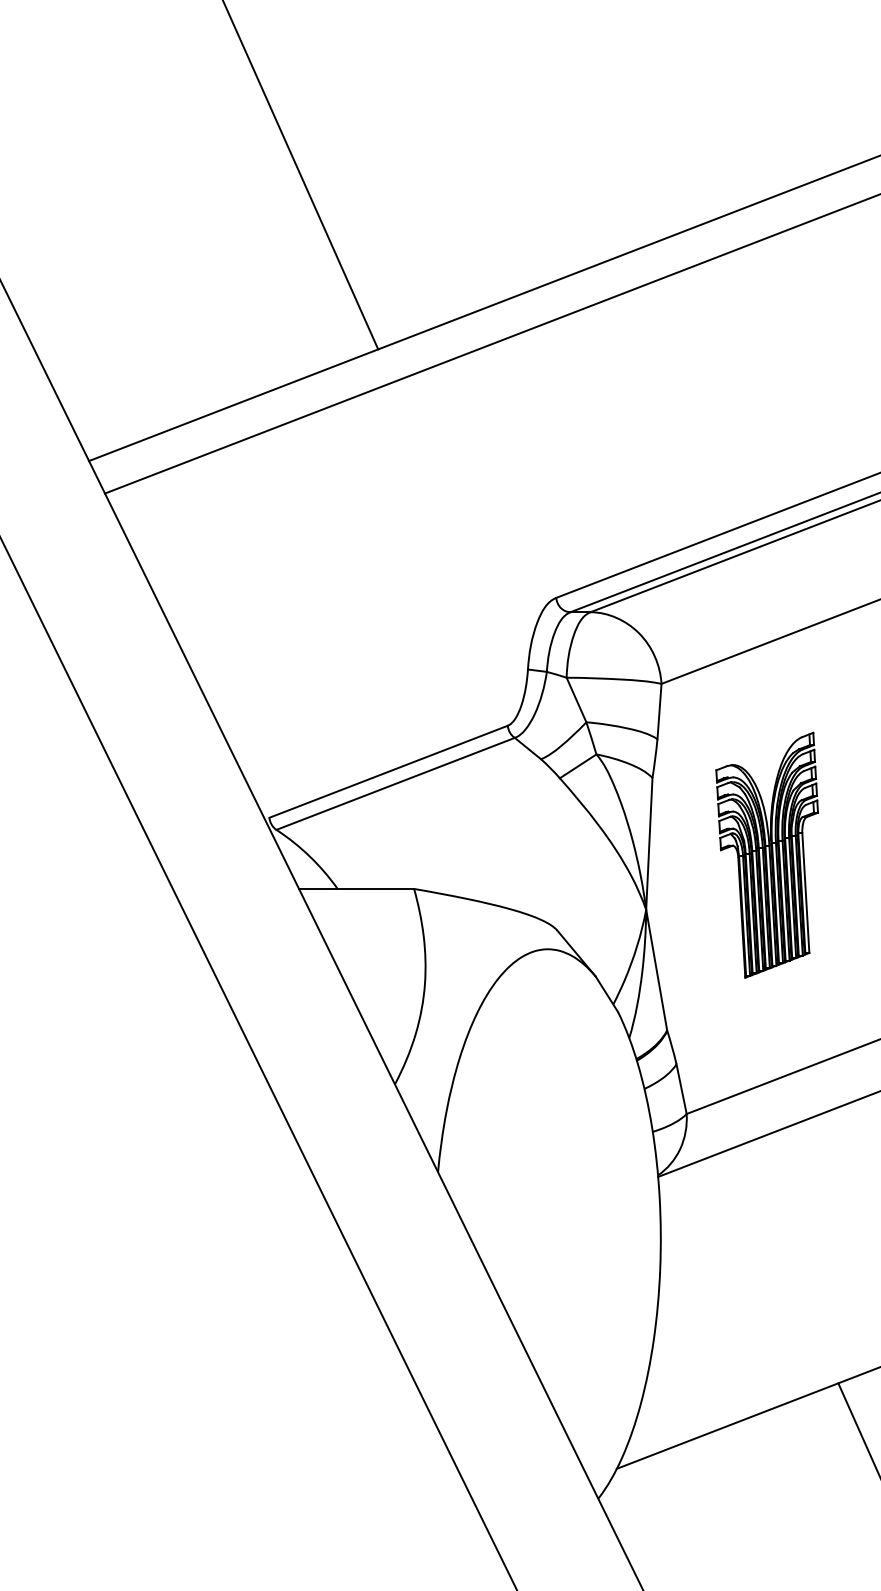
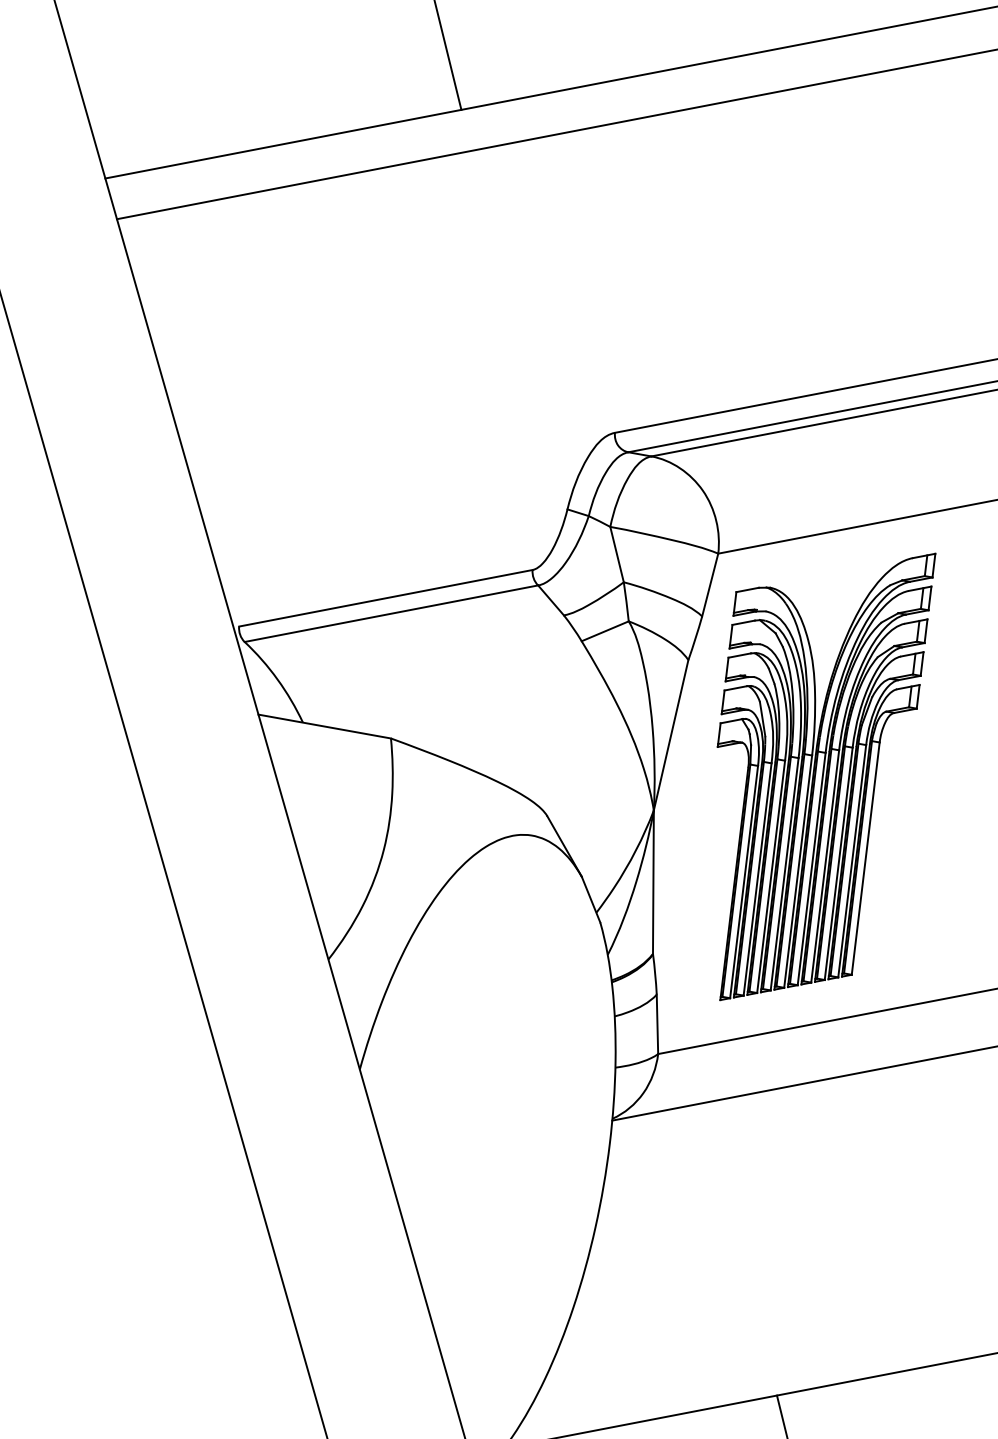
part: (766, 855) -> (803, 772), size x1.67

